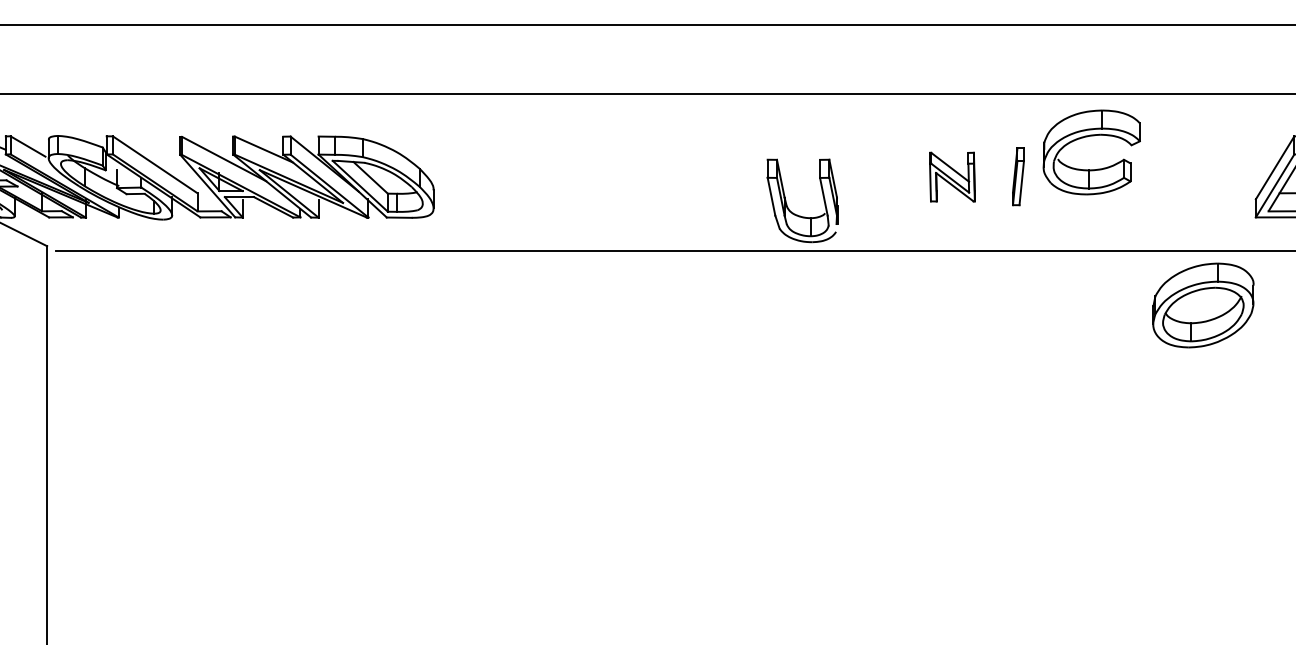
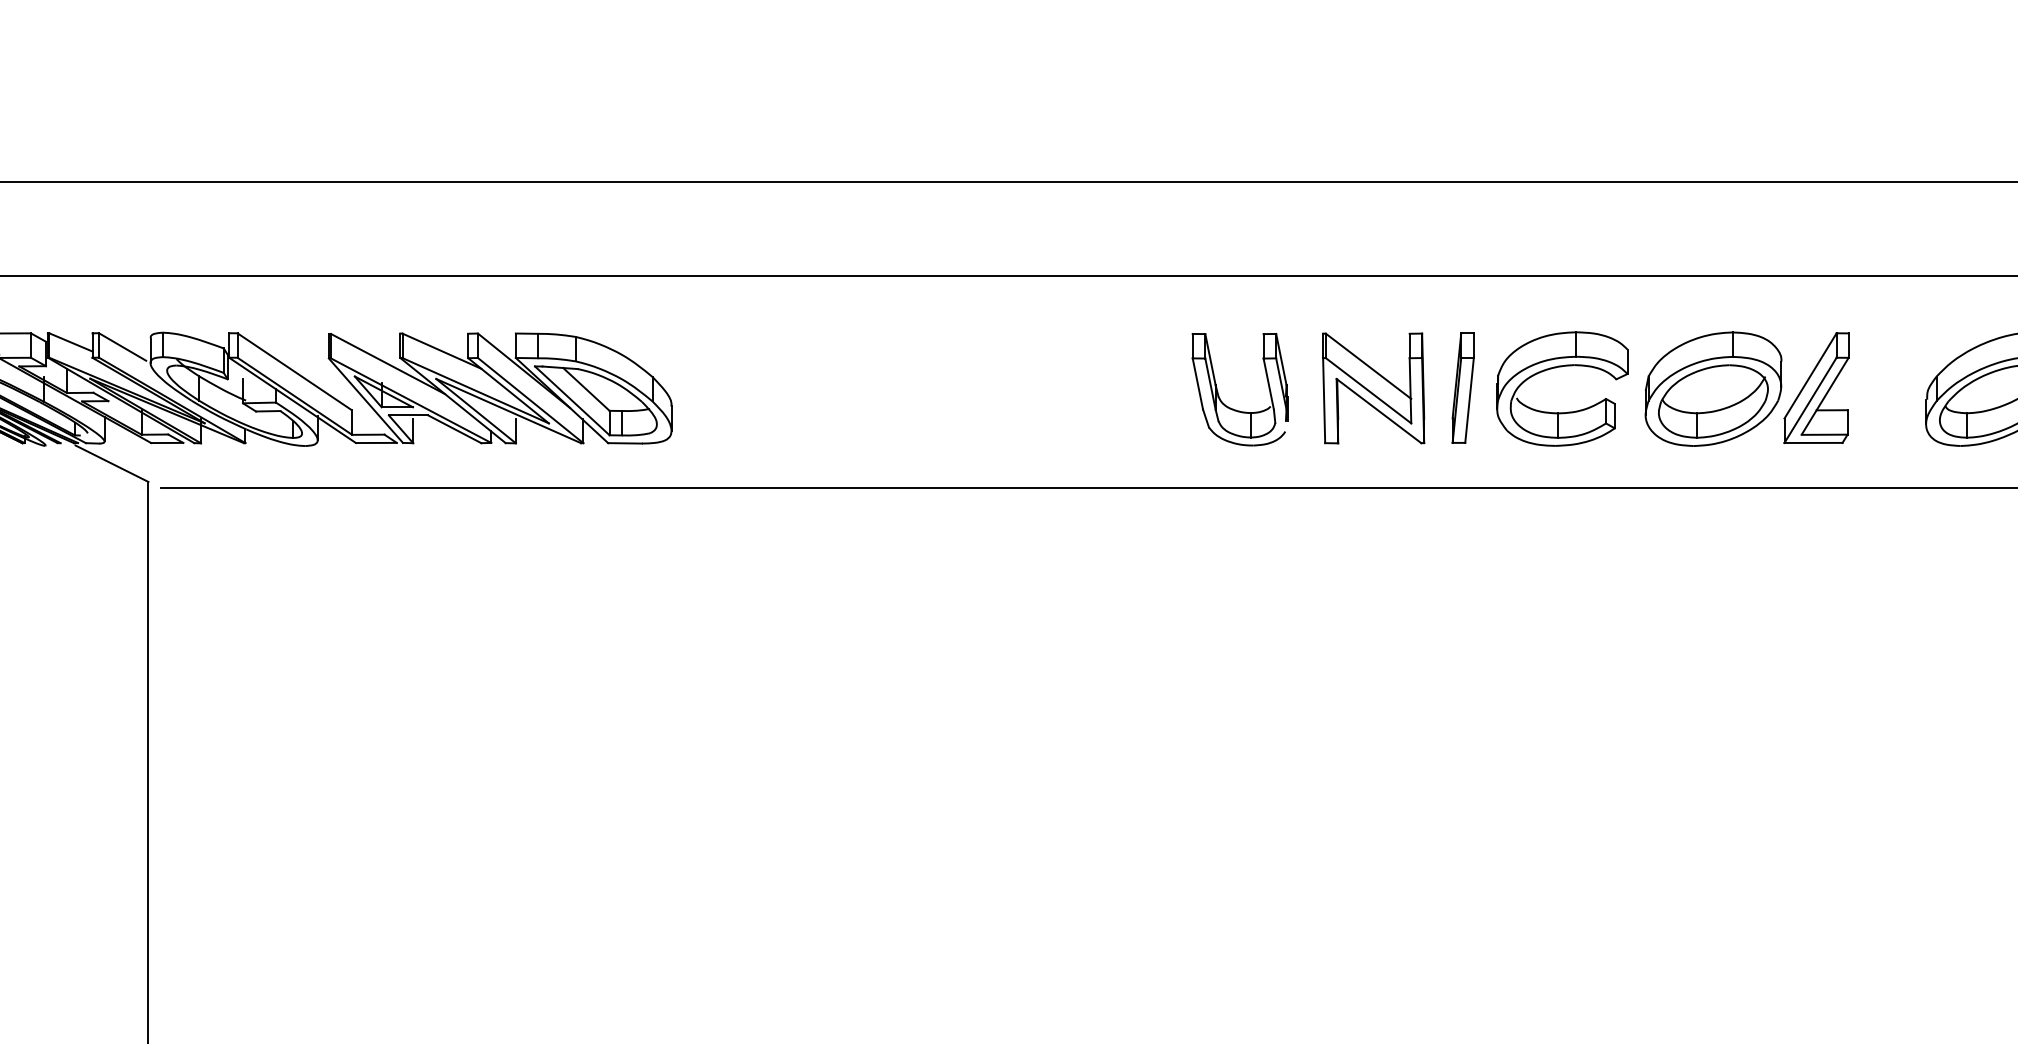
part: (1087, 137) -> (1556, 368), moved
part: (1017, 176) -> (1462, 387), size x1.43
part: (952, 177) -> (1373, 388), size x1.67
part: (797, 214) -> (1233, 408), moved
part: (1203, 304) -> (1713, 388), moved

